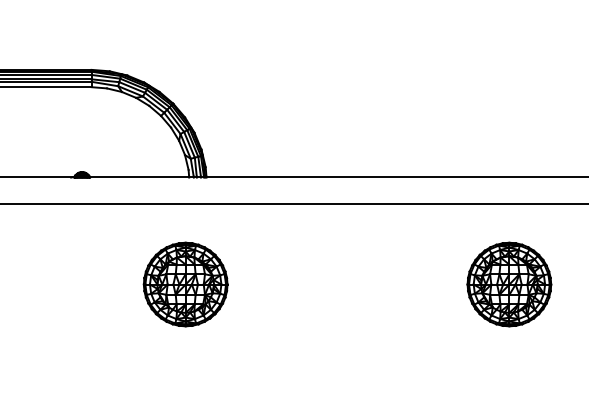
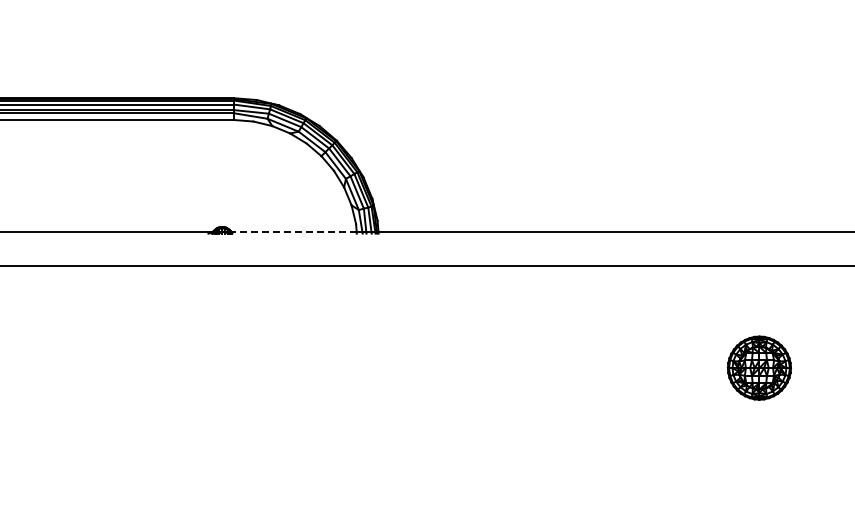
line: (139, 176) -> (294, 232), solid -> dashed
part: (184, 284) -> (351, 367), removed
part: (509, 284) -> (759, 367), size x0.6

